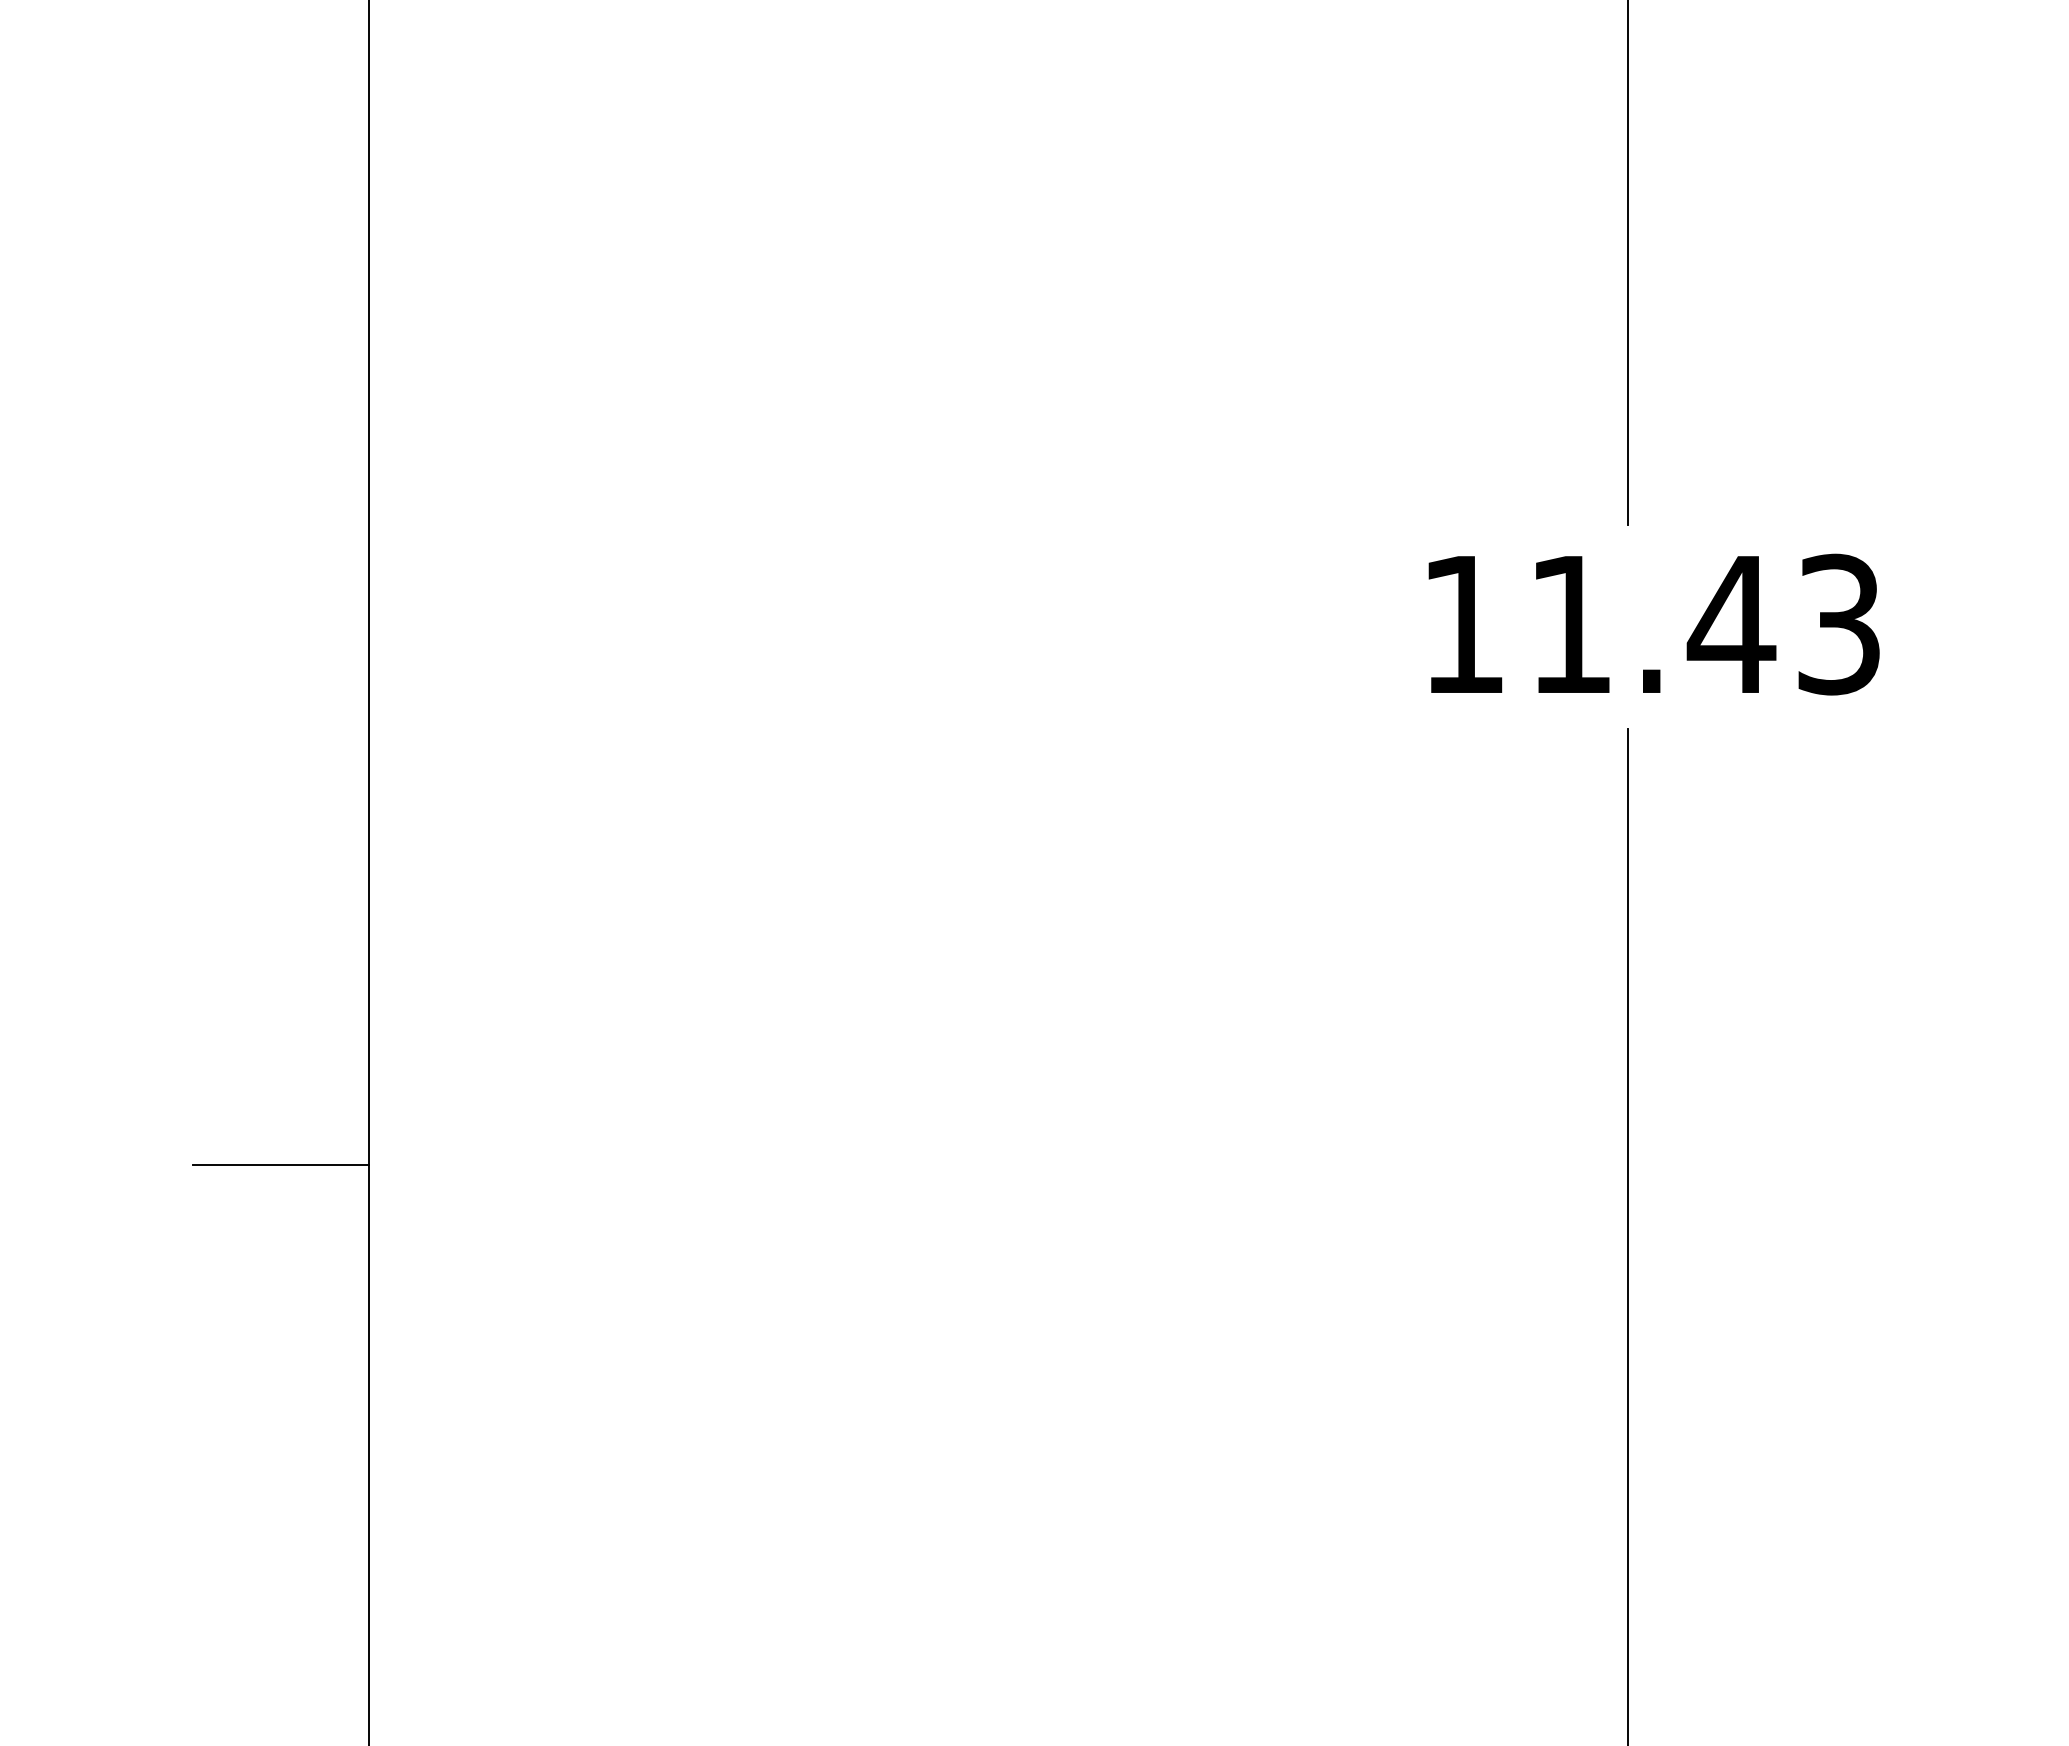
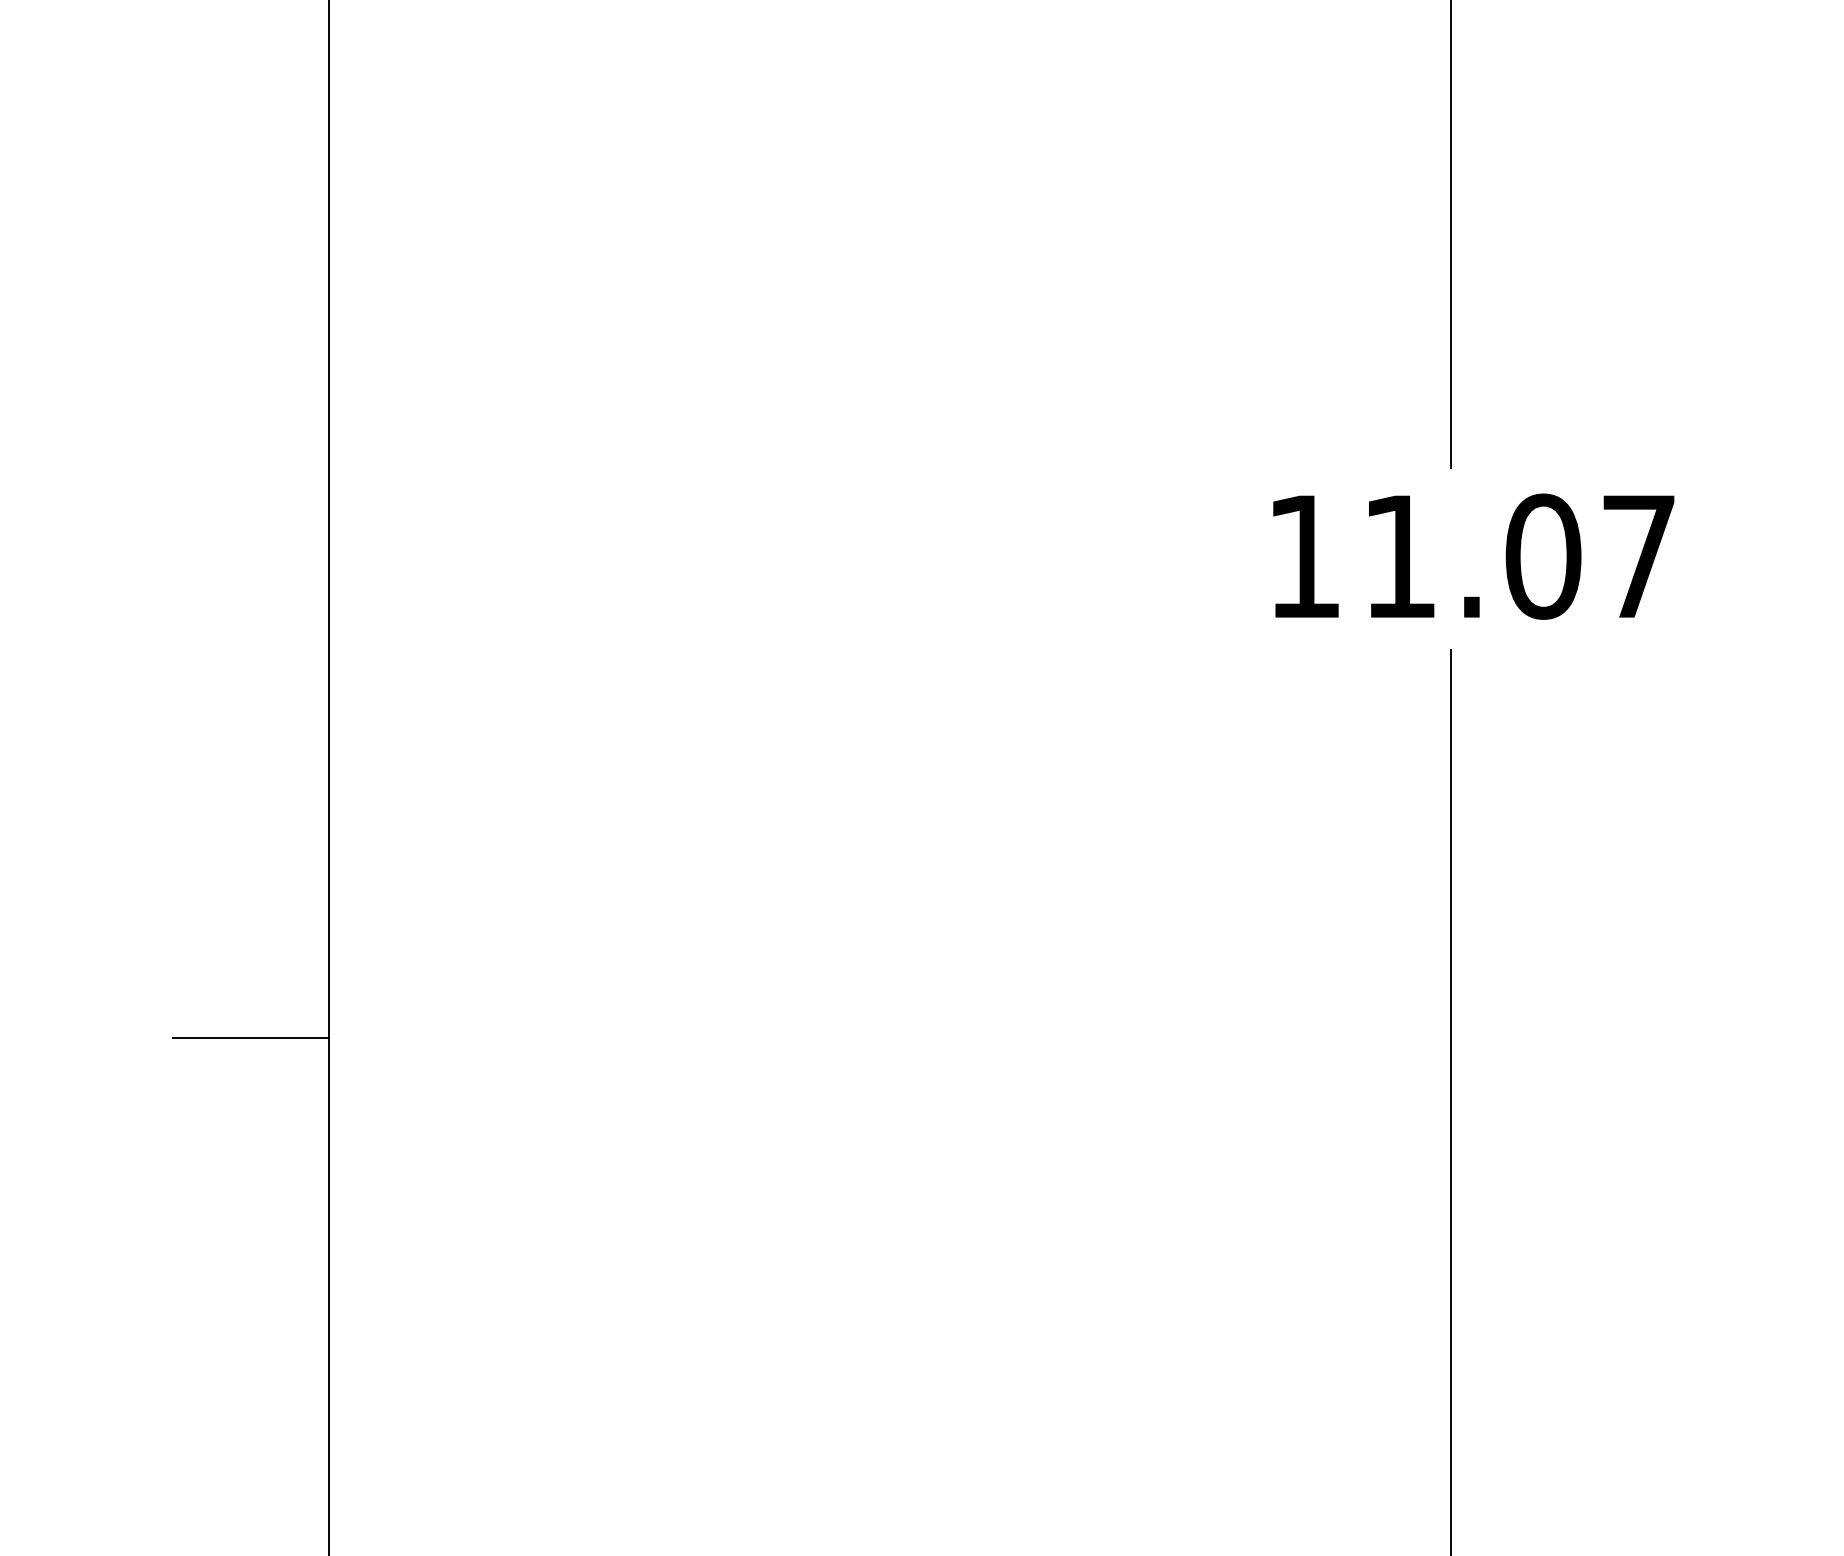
text: (1782, 624) -> (1588, 556), 11.43 -> 11.07

